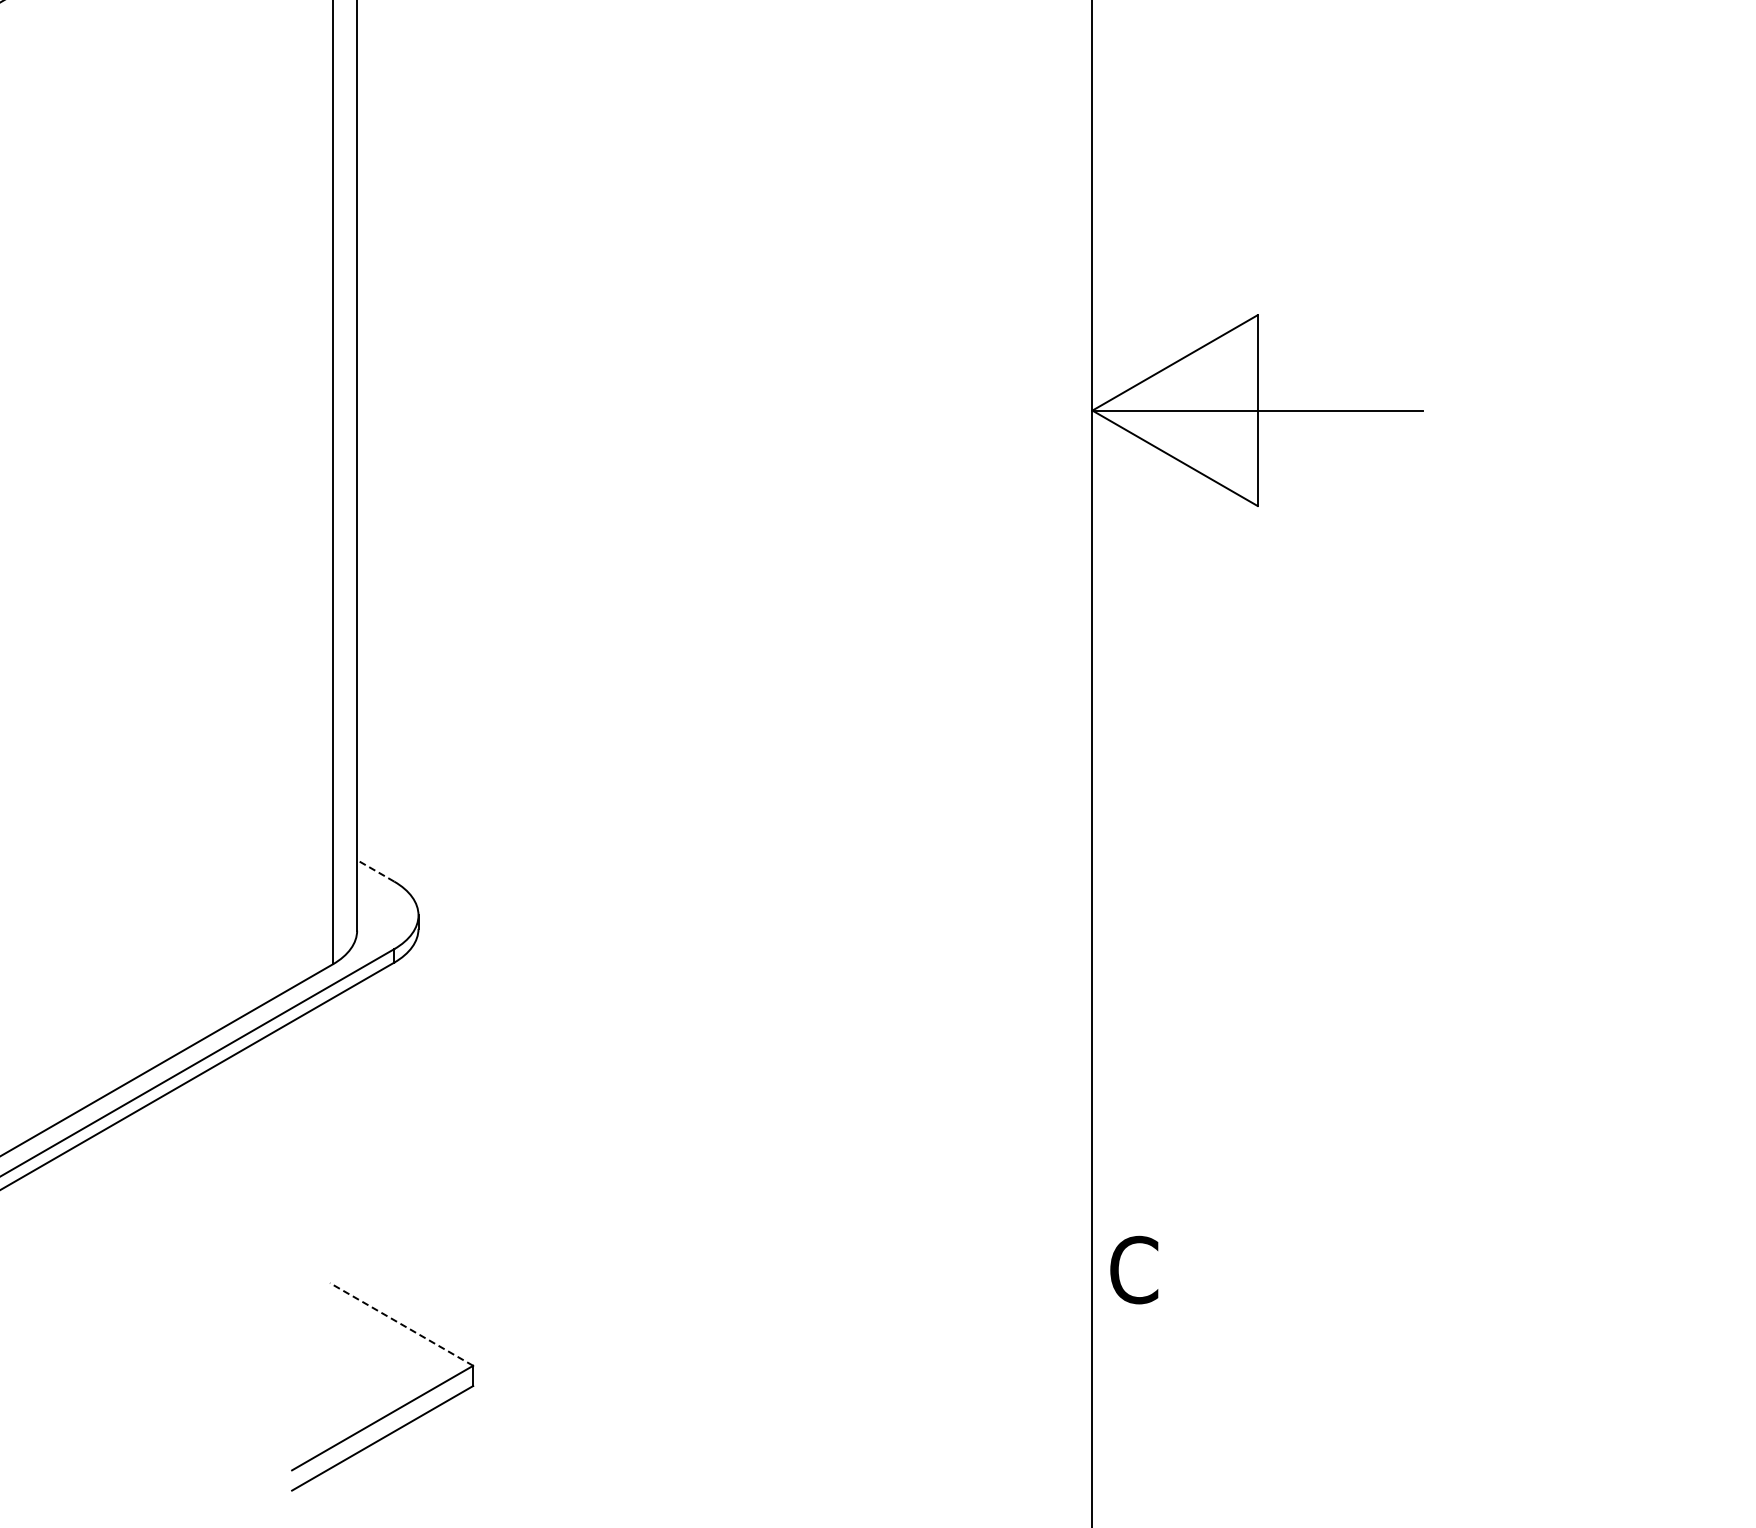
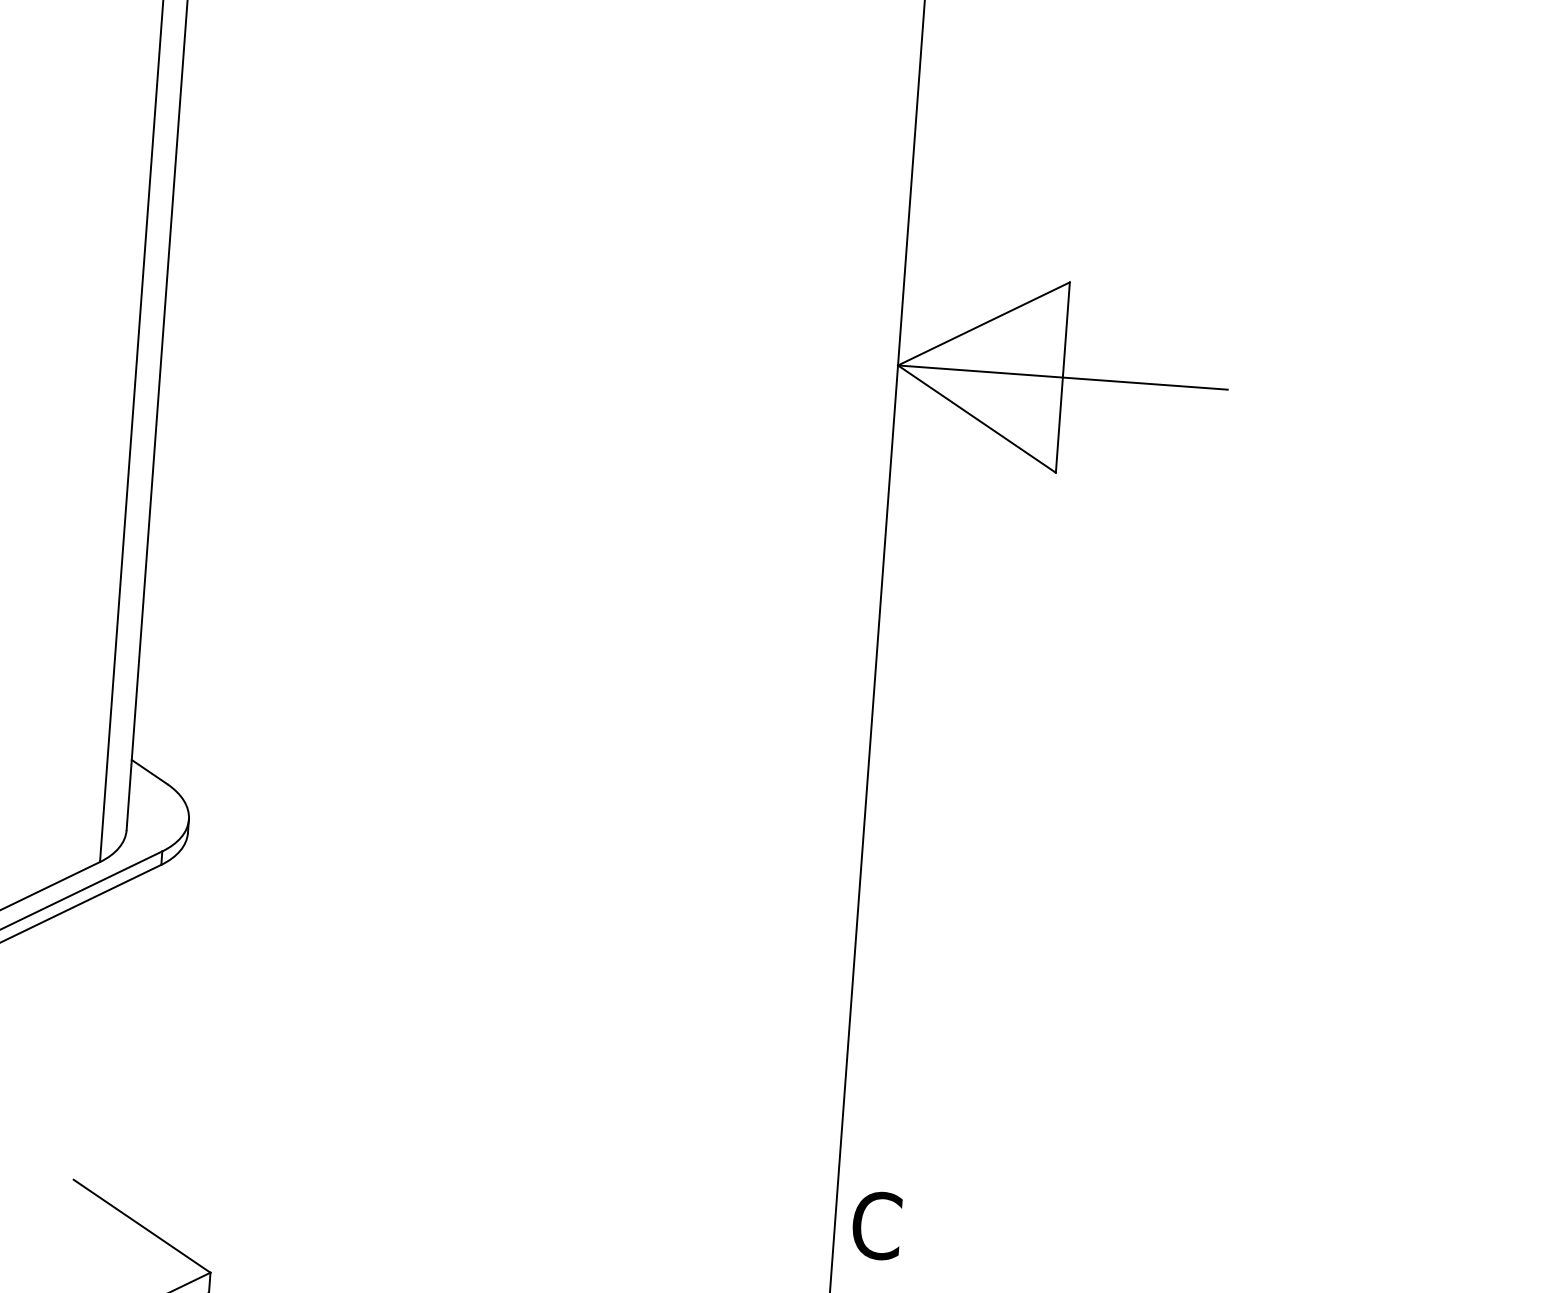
line: (375, 870) -> (149, 771), dashed -> solid
line: (401, 1324) -> (141, 1226), dashed -> solid

